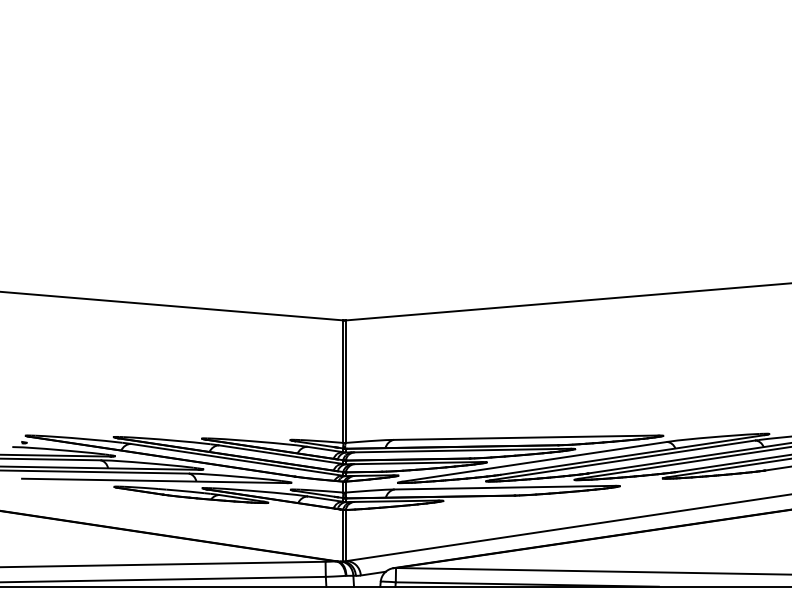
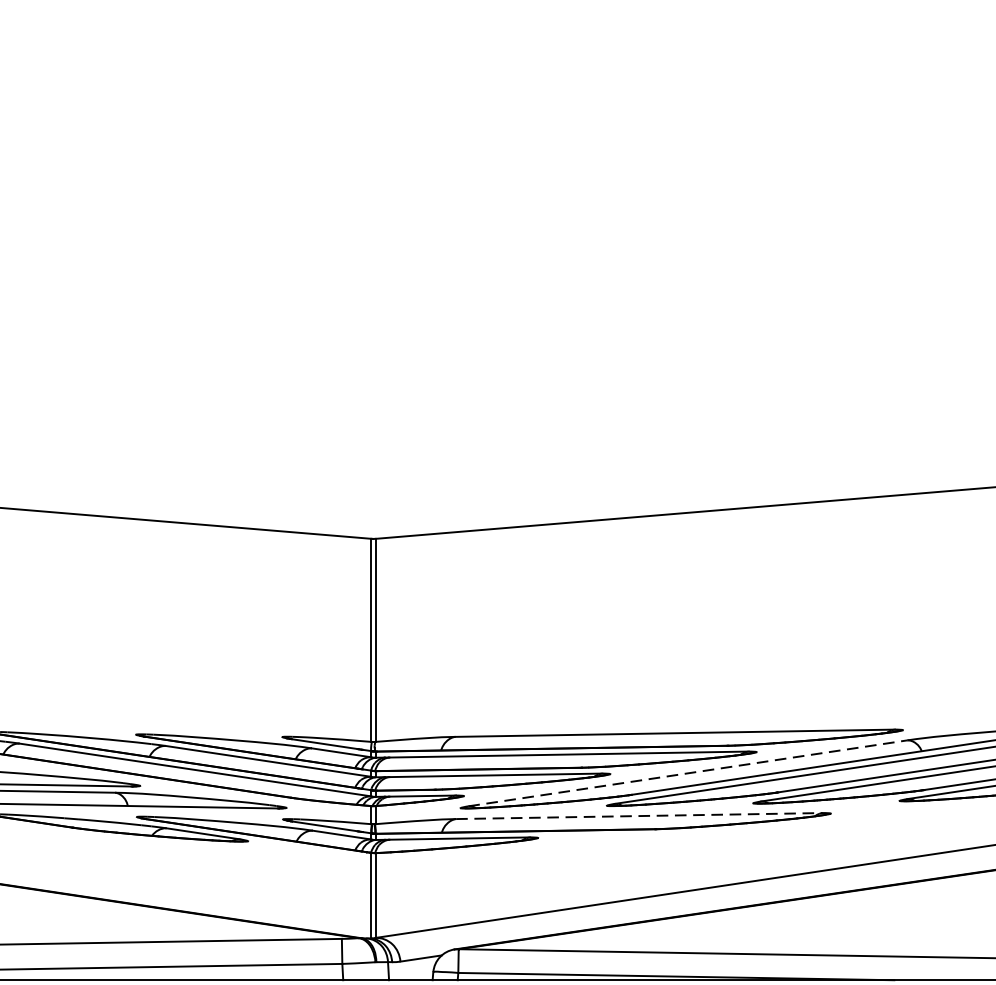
line: (534, 461) -> (688, 772), solid -> dashed
line: (505, 487) -> (640, 815), solid -> dashed

